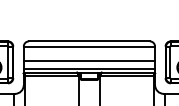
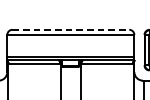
line: (89, 41) -> (70, 29), solid -> dashed
line: (89, 60) -> (70, 48), removed

